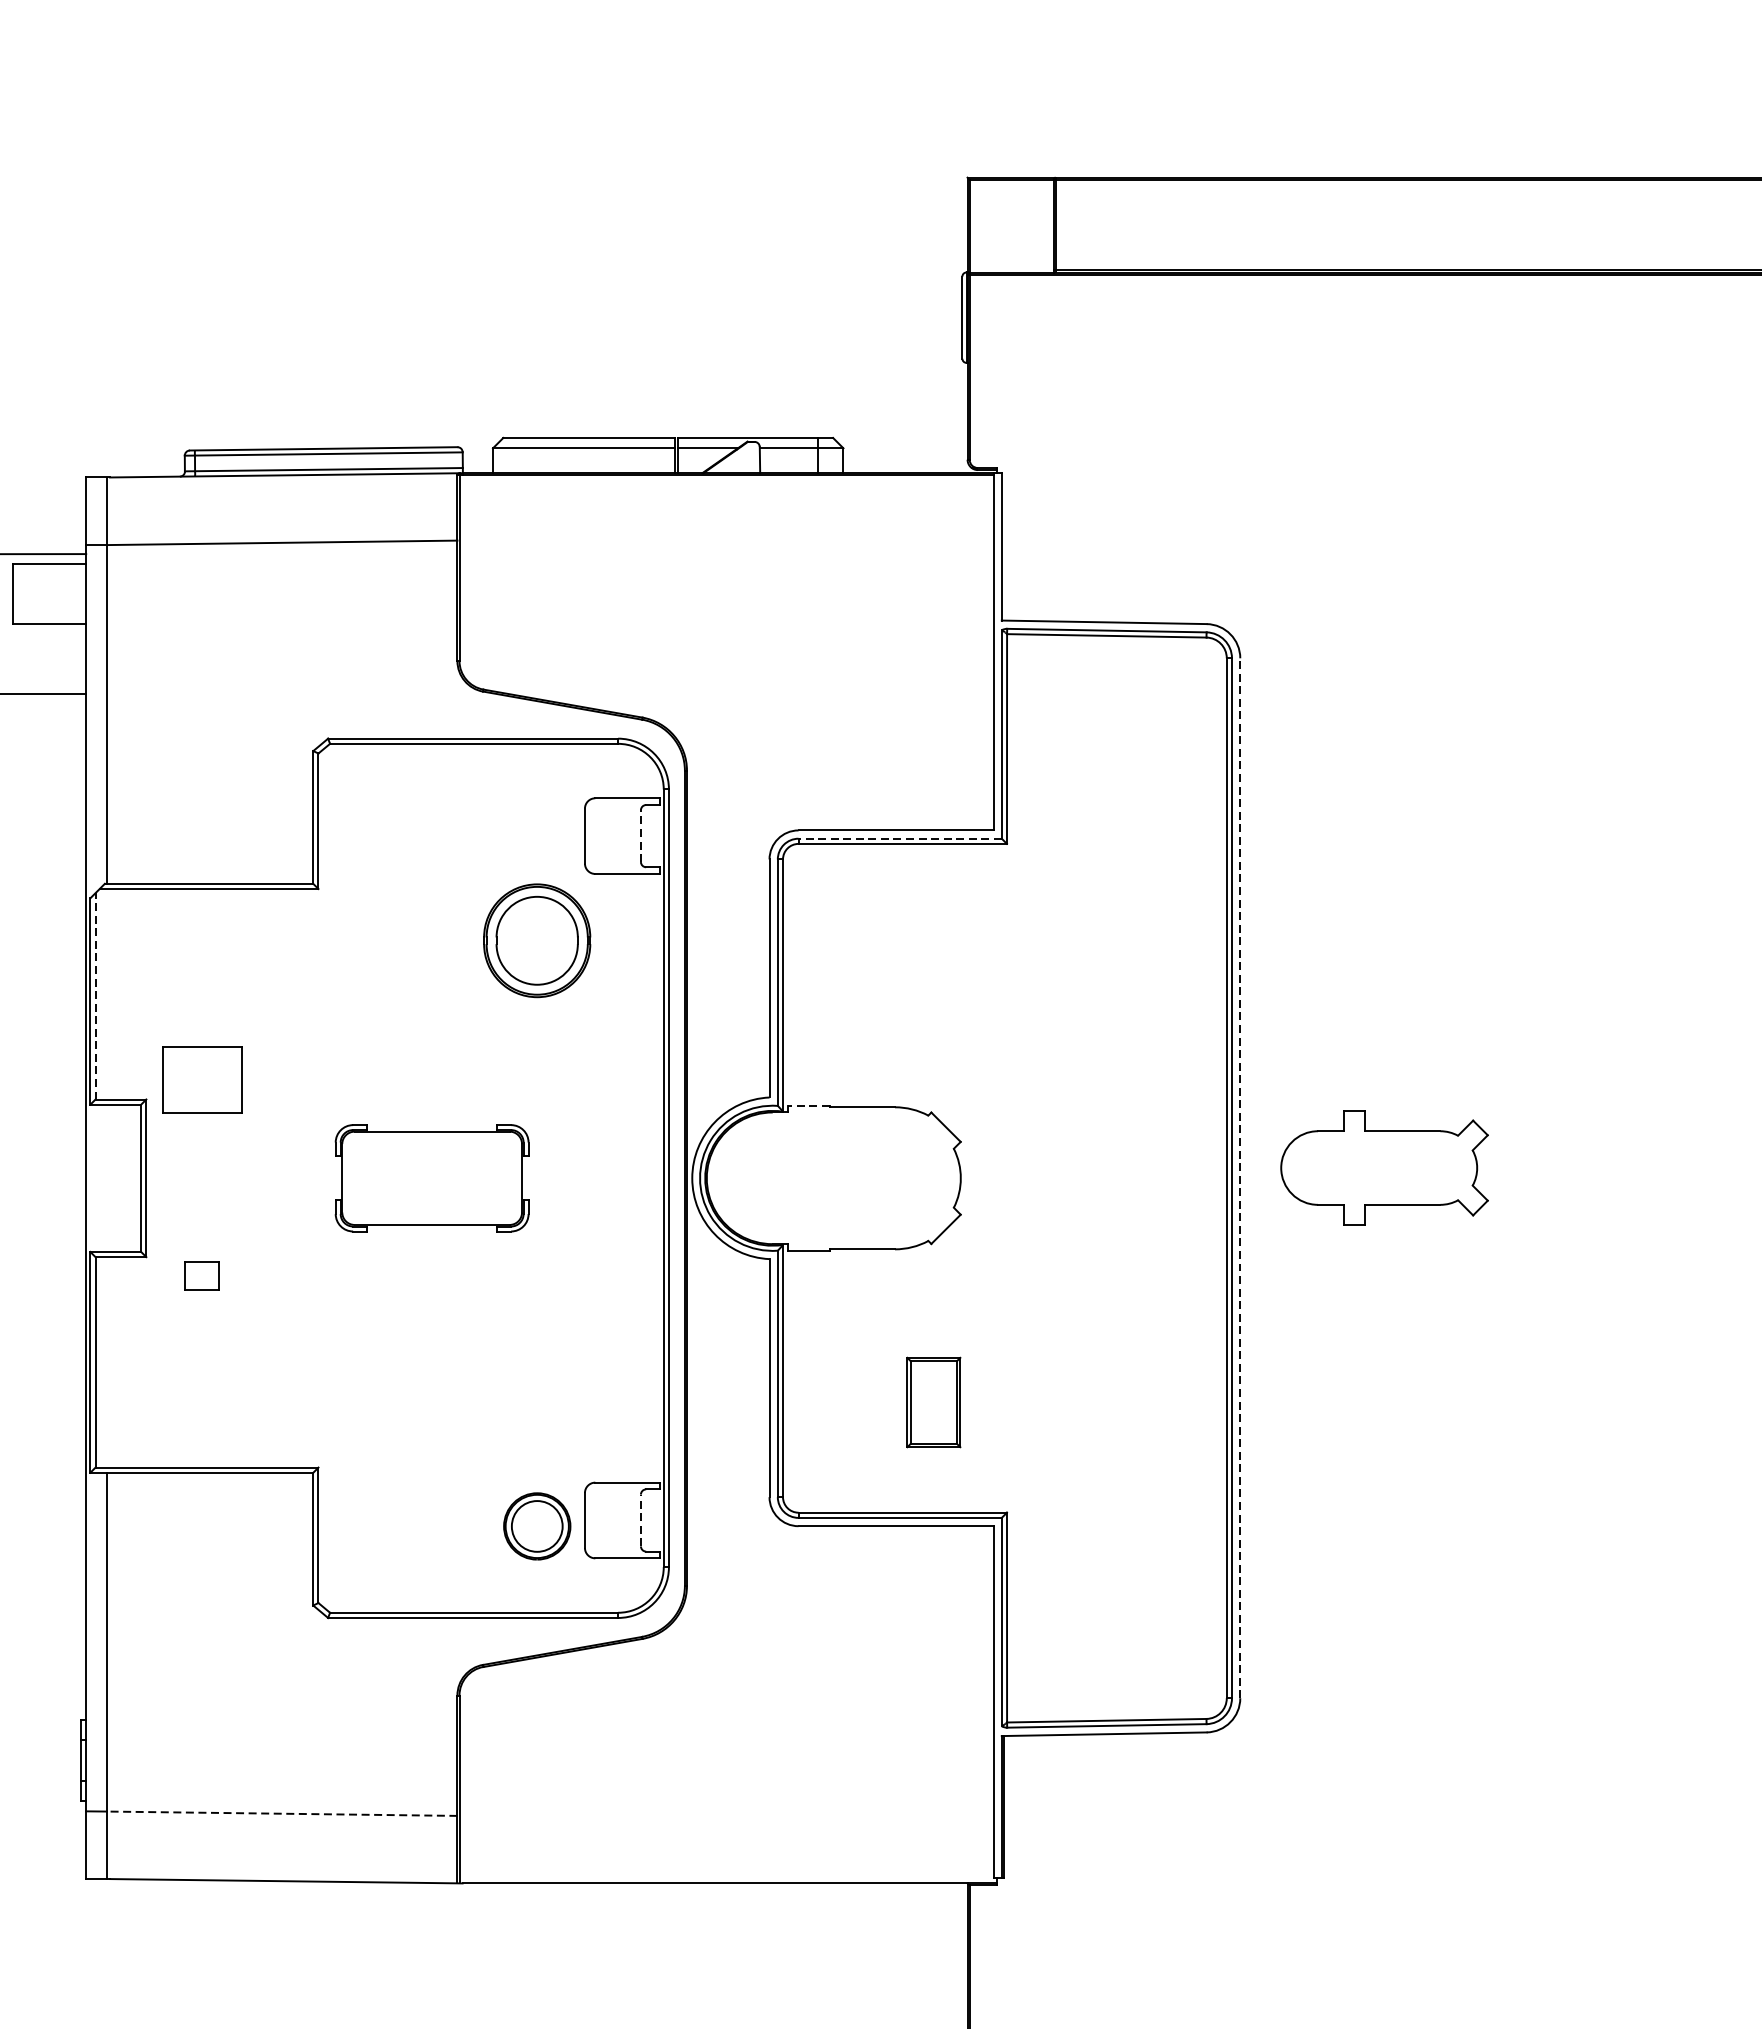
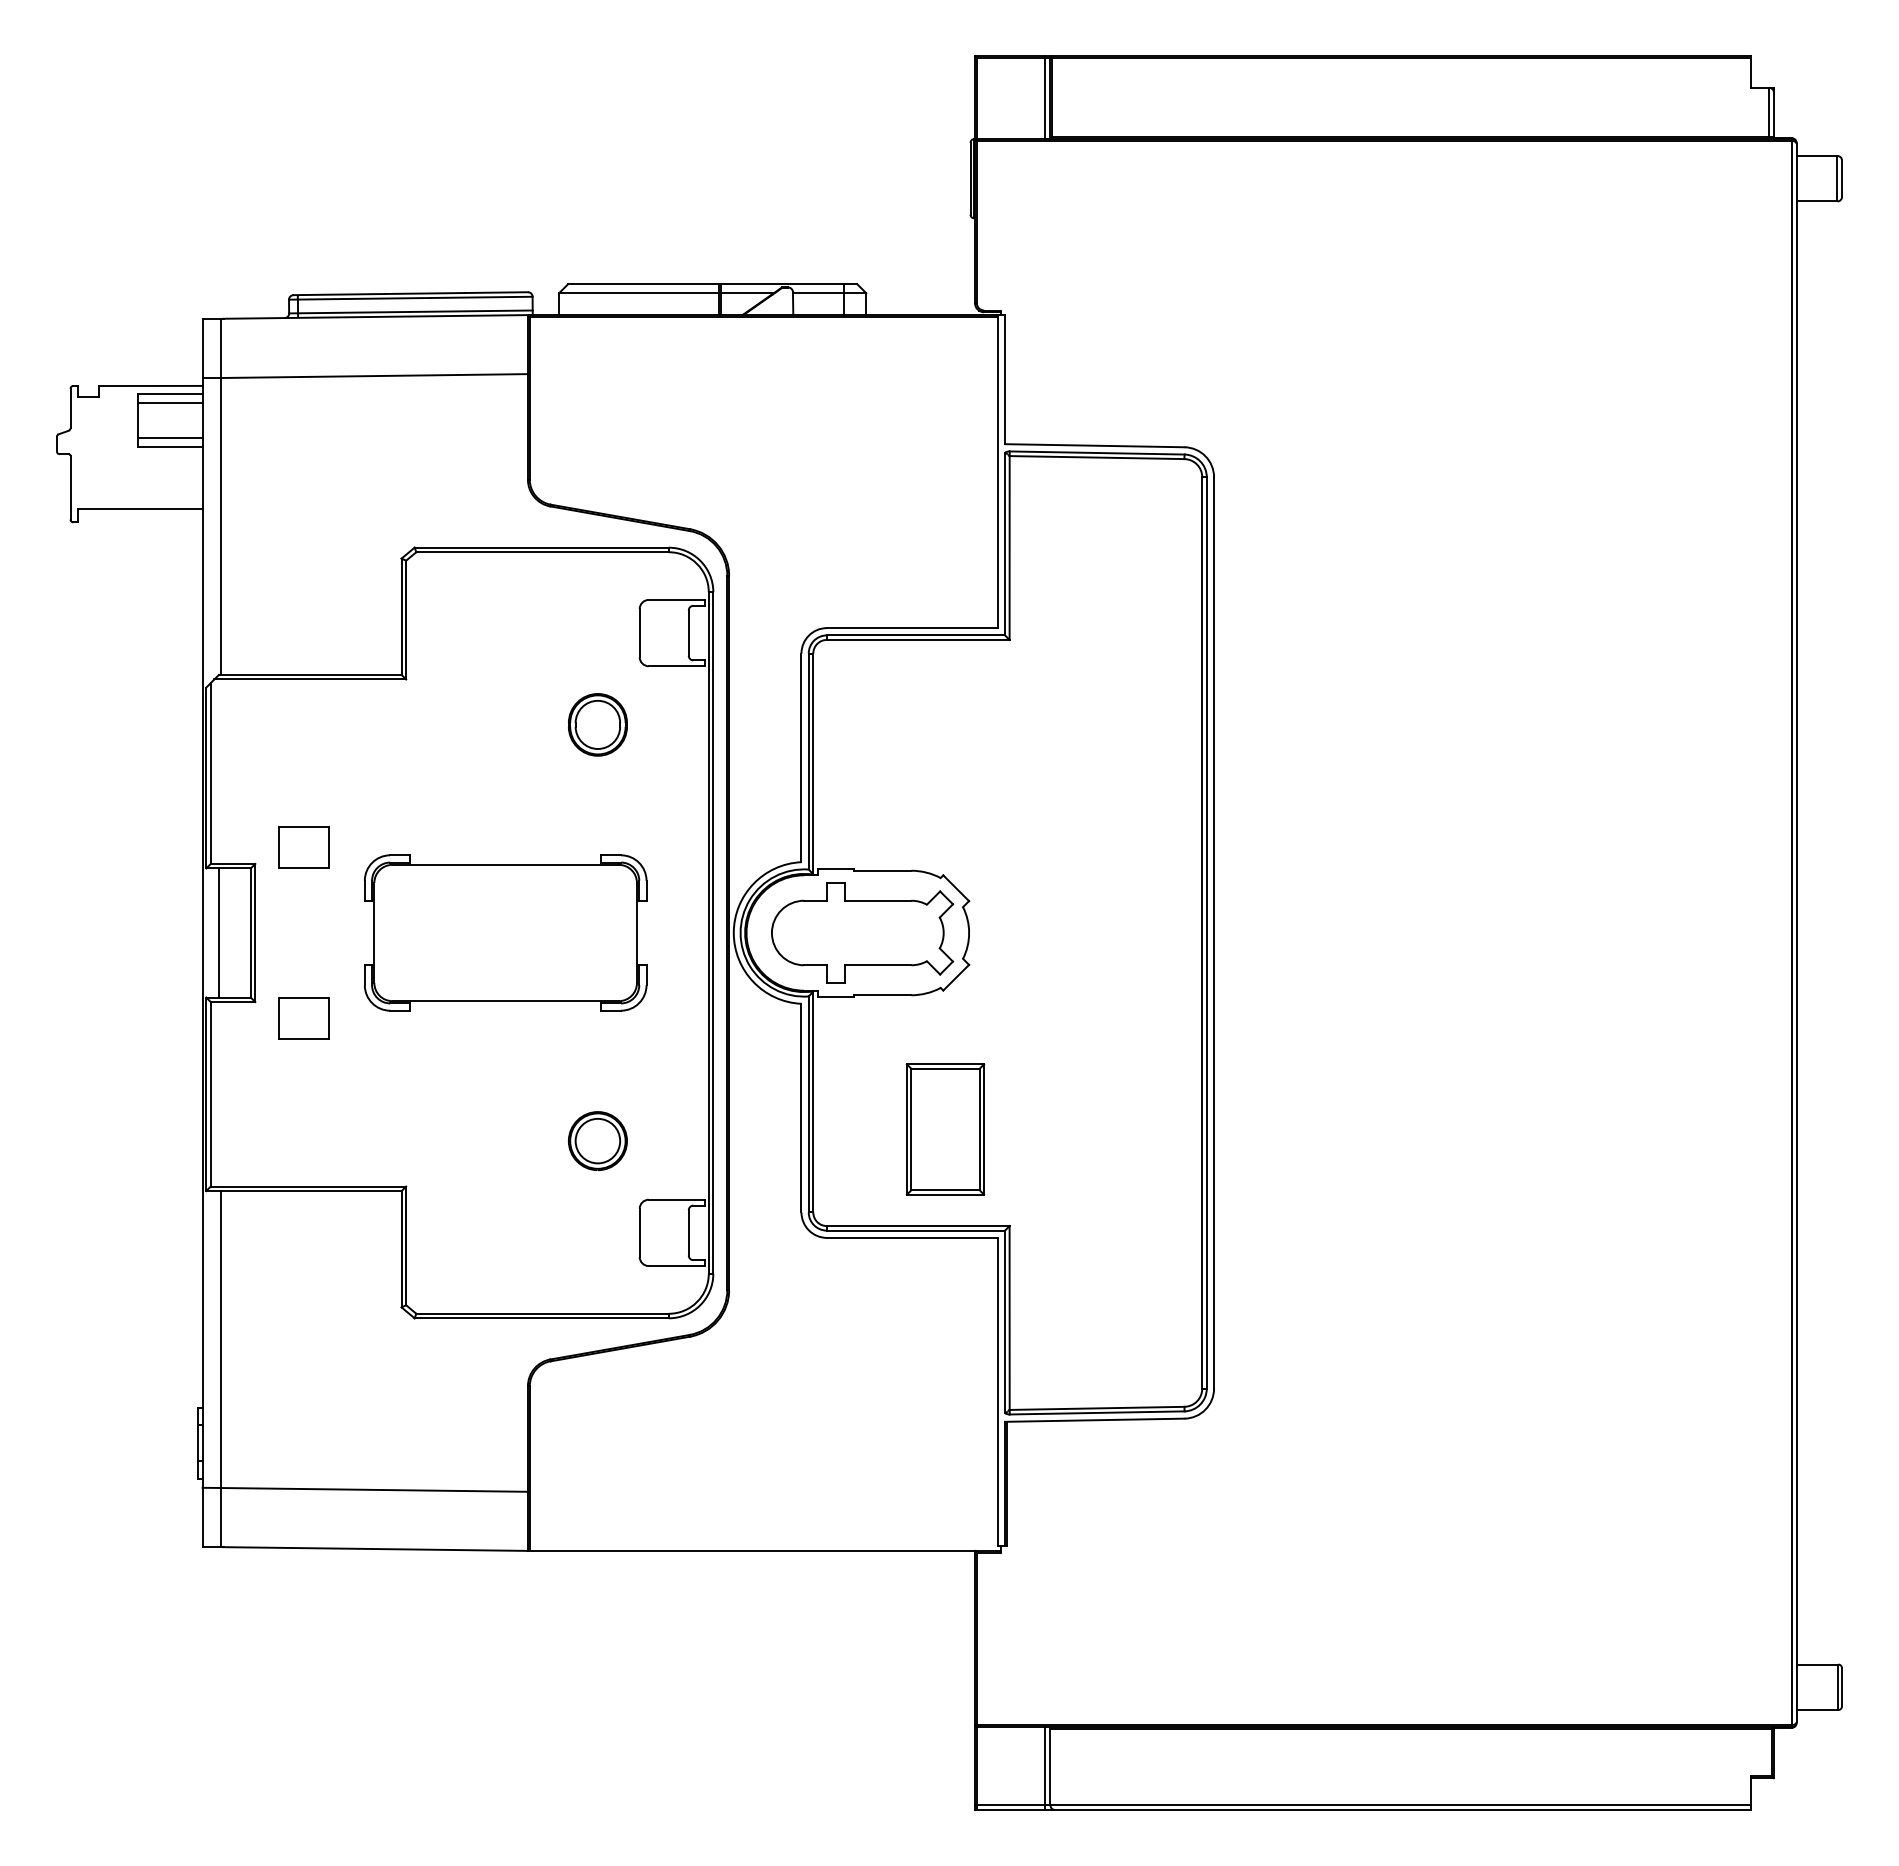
line: (1047, 224) -> (1045, 97), added
line: (49, 574) -> (170, 403), added
line: (49, 612) -> (170, 437), added
line: (640, 836) -> (688, 633), dashed -> solid
line: (899, 838) -> (915, 635), dashed -> solid
part: (536, 940) -> (597, 724), size x0.62
line: (95, 996) -> (210, 773), dashed -> solid
part: (201, 1080) -> (303, 847), size x0.71
line: (808, 1105) -> (835, 869), dashed -> solid
part: (1384, 1167) -> (862, 932), moved
line: (104, 1177) -> (218, 932), added
part: (431, 1177) -> (505, 932), size x1.67
line: (1240, 1177) -> (1214, 932), dashed -> solid
part: (201, 1275) -> (303, 1018), size x1.67
part: (933, 1402) -> (945, 1129), size x1.67
line: (640, 1520) -> (688, 1232), dashed -> solid
part: (536, 1526) -> (597, 1141), moved
line: (282, 1813) -> (374, 1489), dashed -> solid

